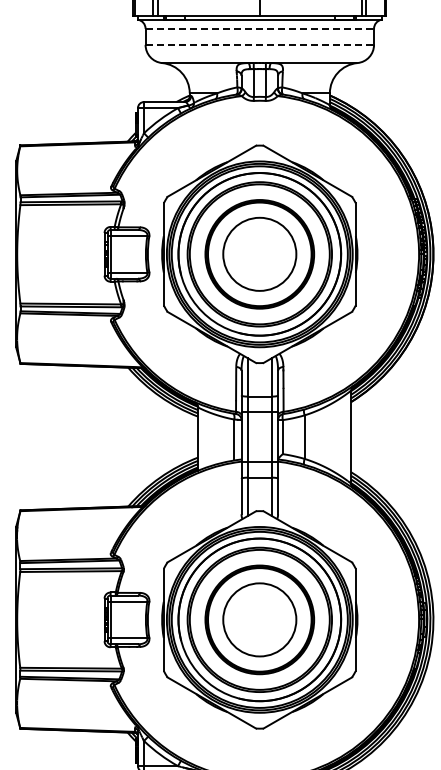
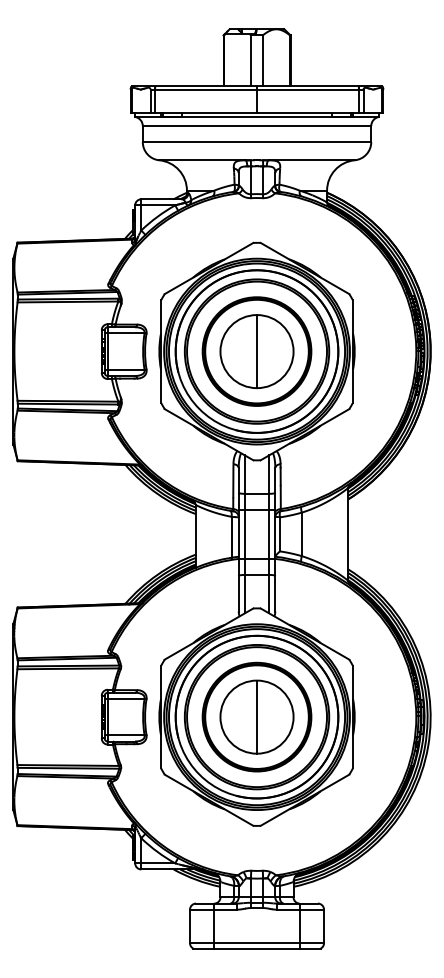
line: (260, 29) -> (257, 126), dashed -> solid
line: (260, 45) -> (257, 142), dashed -> solid
line: (260, 254) -> (257, 351), added
line: (260, 619) -> (257, 716), added

